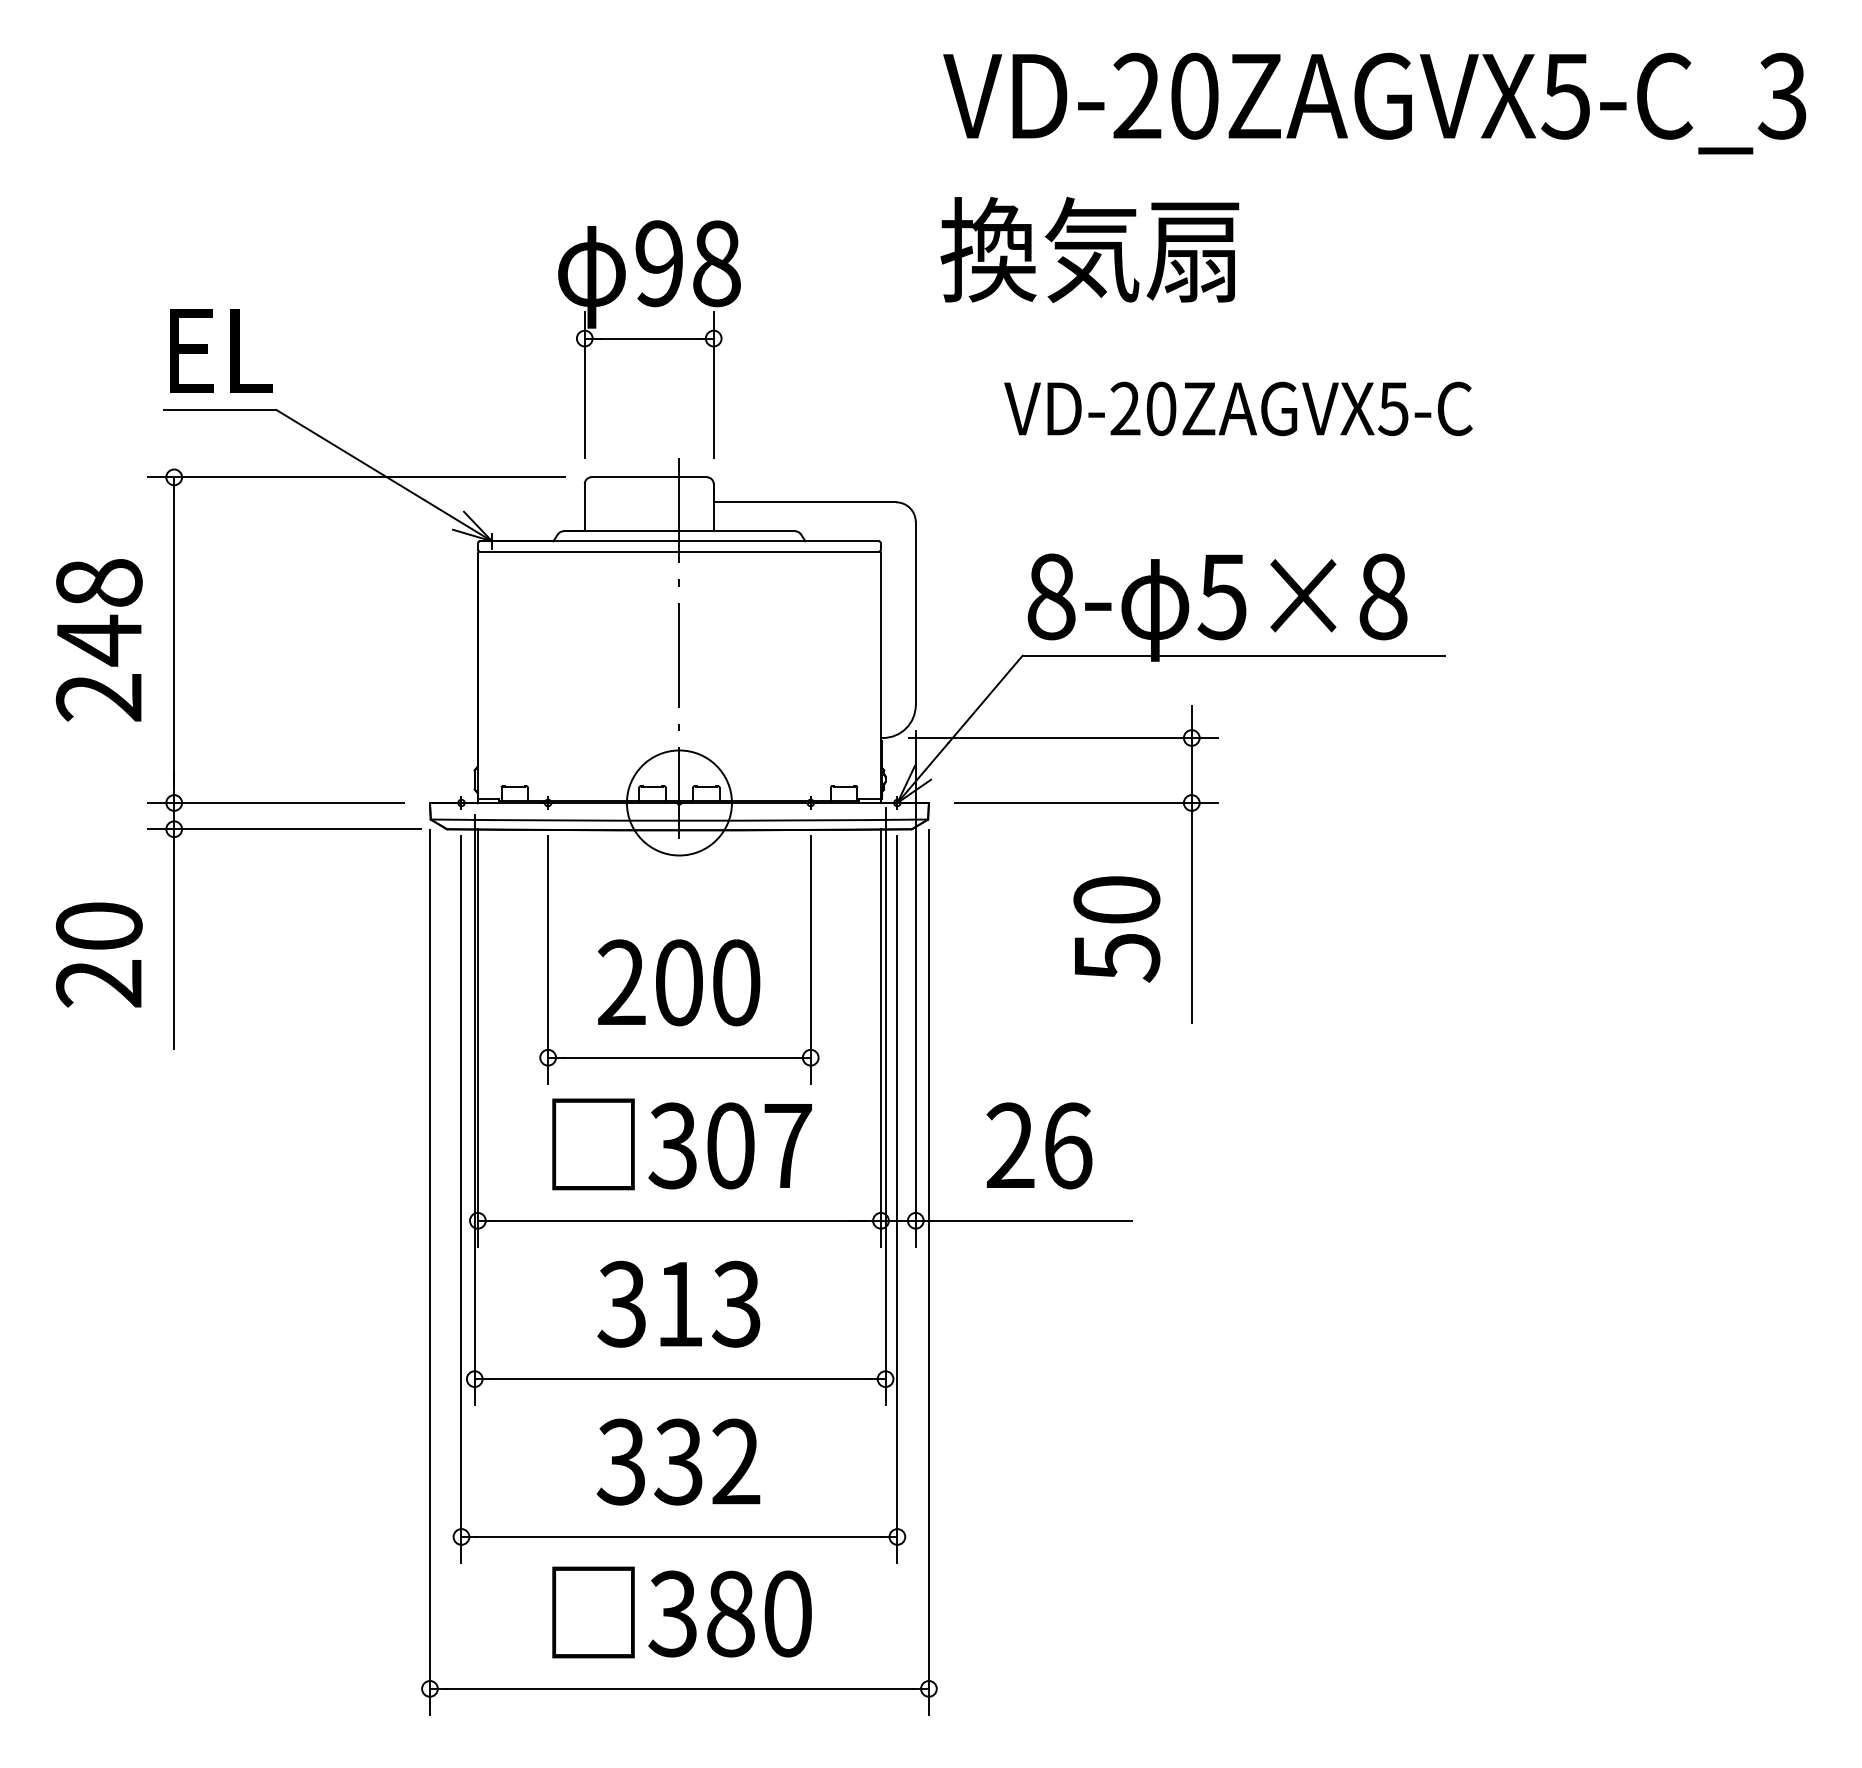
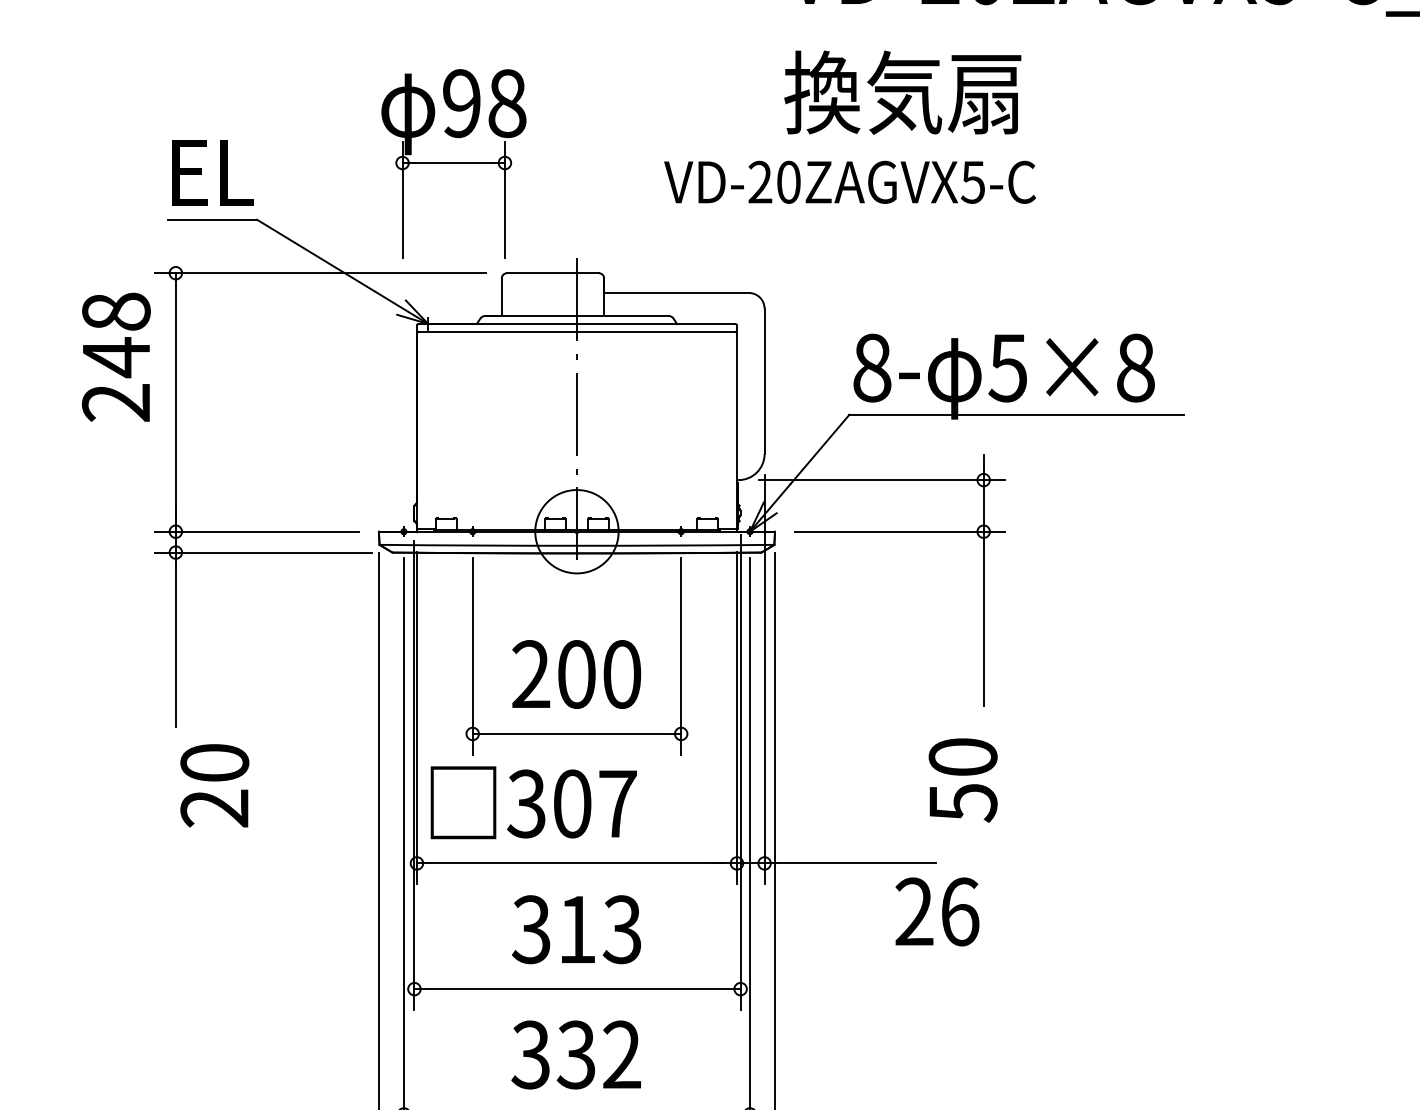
part: (649, 339) -> (453, 163), moved
text: (1238, 408) -> (850, 182), moved
text: (98, 640) -> (115, 357), moved
text: (1116, 929) -> (962, 780), moved
text: (98, 954) -> (214, 785), moved
text: (681, 1144) -> (533, 802), moved
text: (1039, 1145) -> (937, 911), moved

